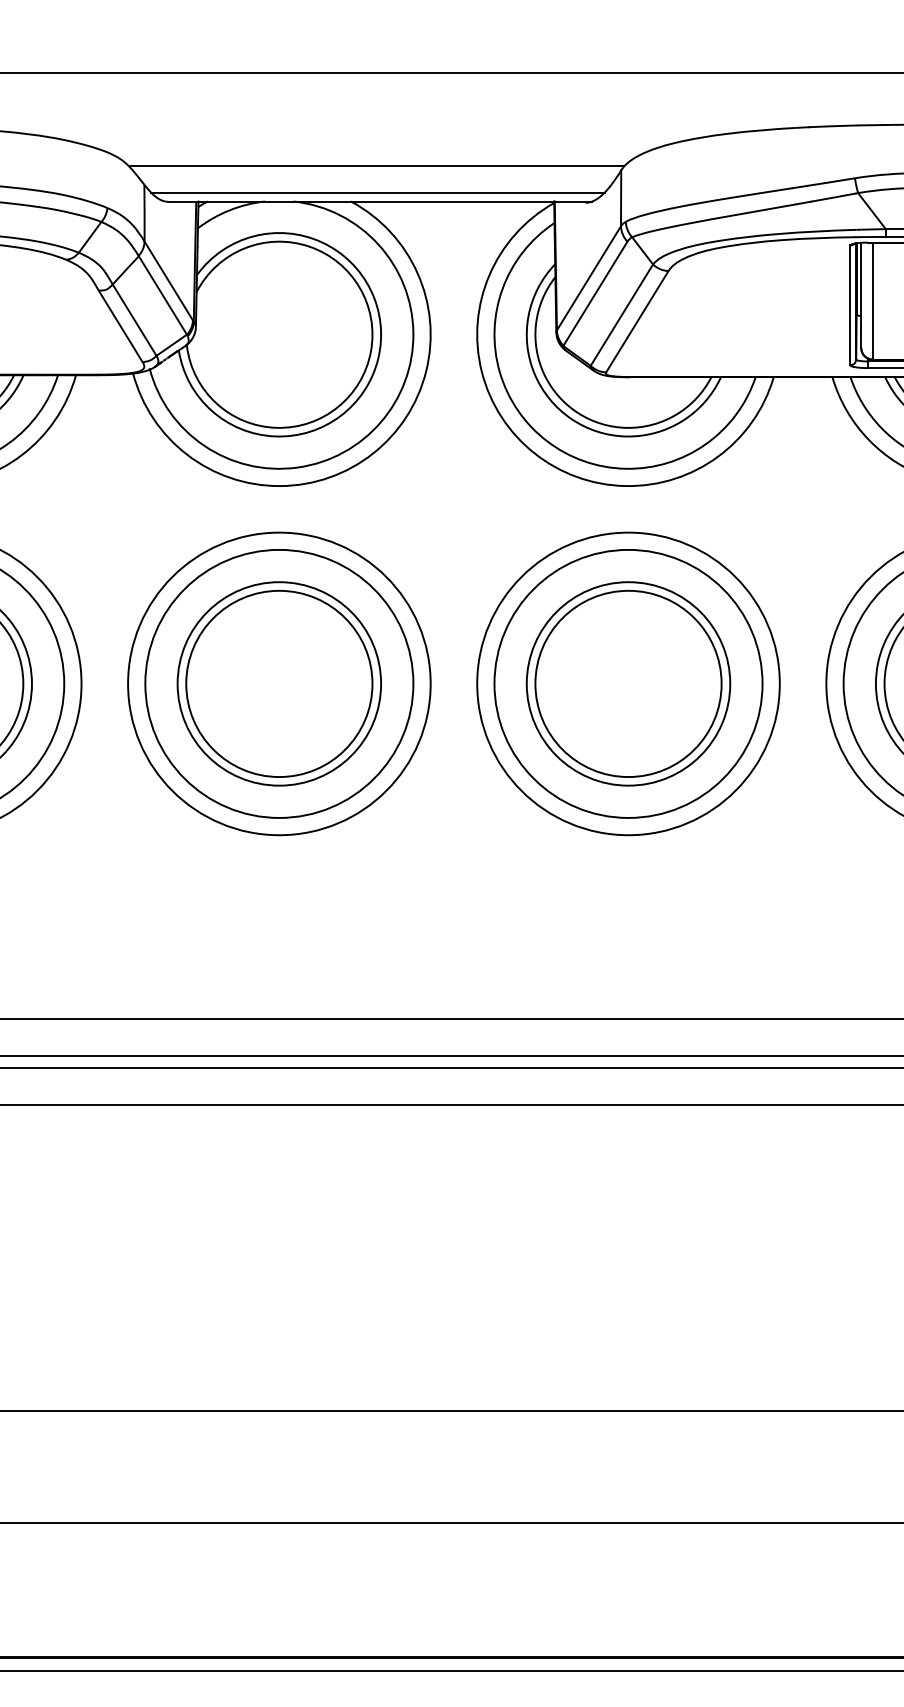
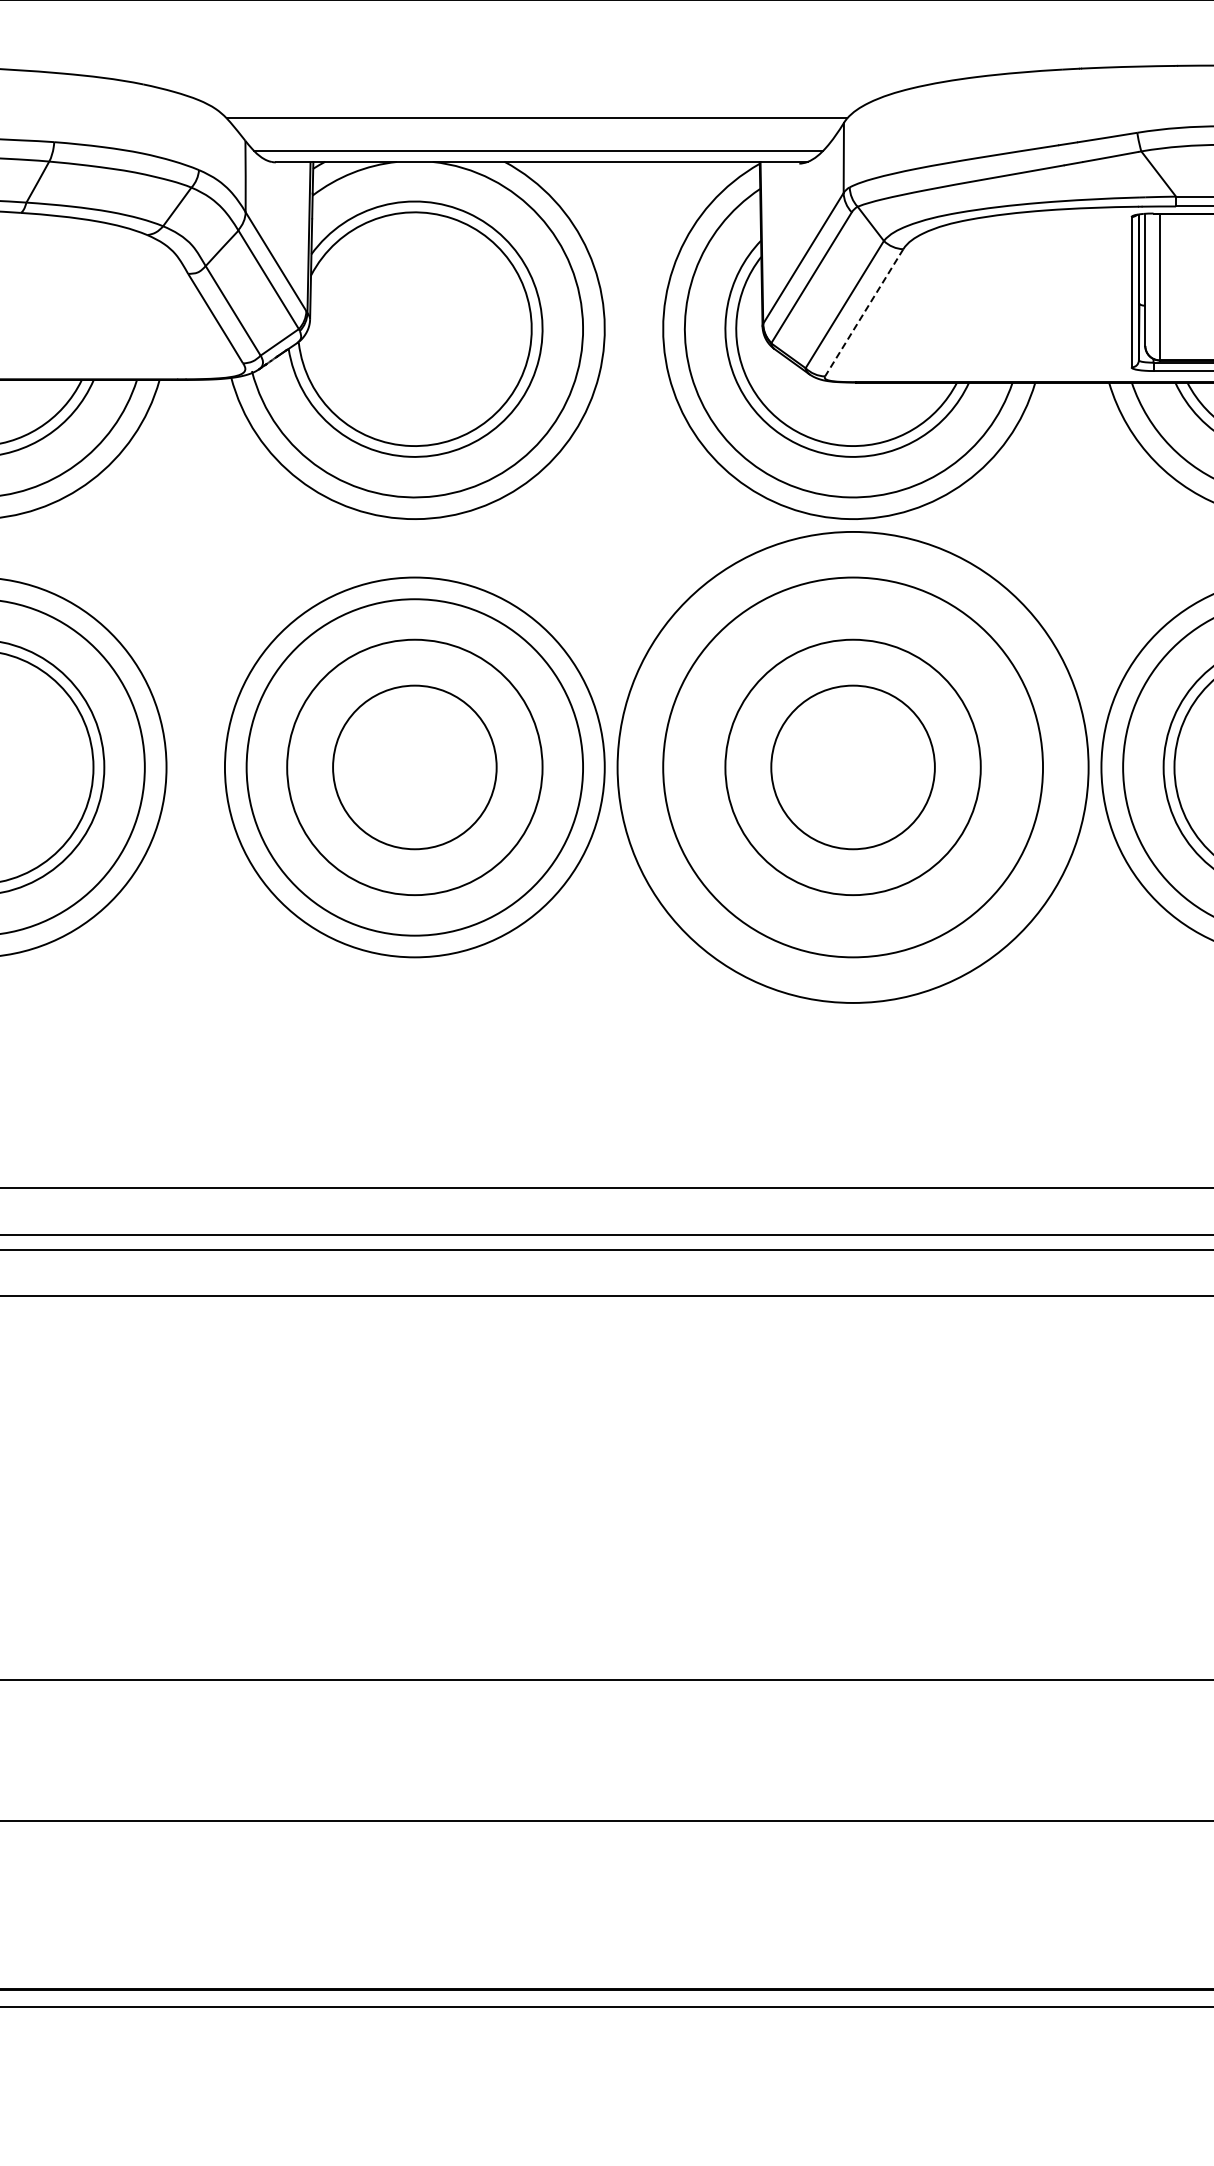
line: (637, 321) -> (864, 312), solid -> dashed
circle: (279, 683) -> (414, 767), size x0.7
circle: (628, 683) -> (852, 767), size x0.7
circle: (628, 683) -> (852, 767), size x1.4

